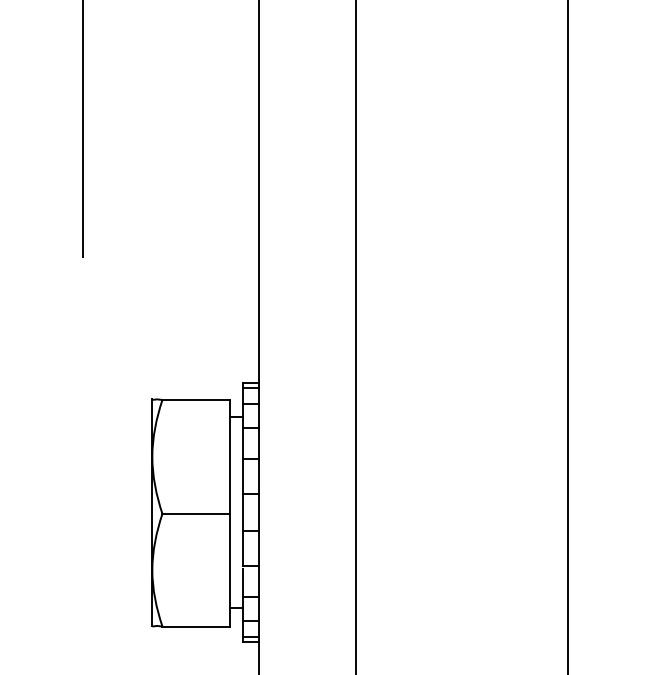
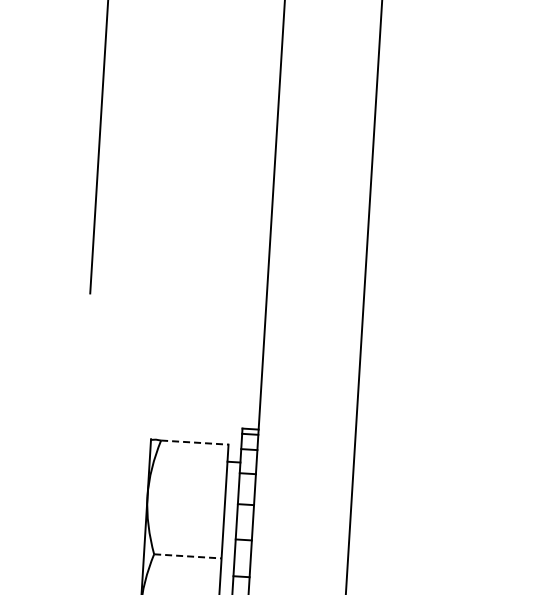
line: (196, 399) -> (195, 442), solid -> dashed
line: (196, 513) -> (188, 555), solid -> dashed

